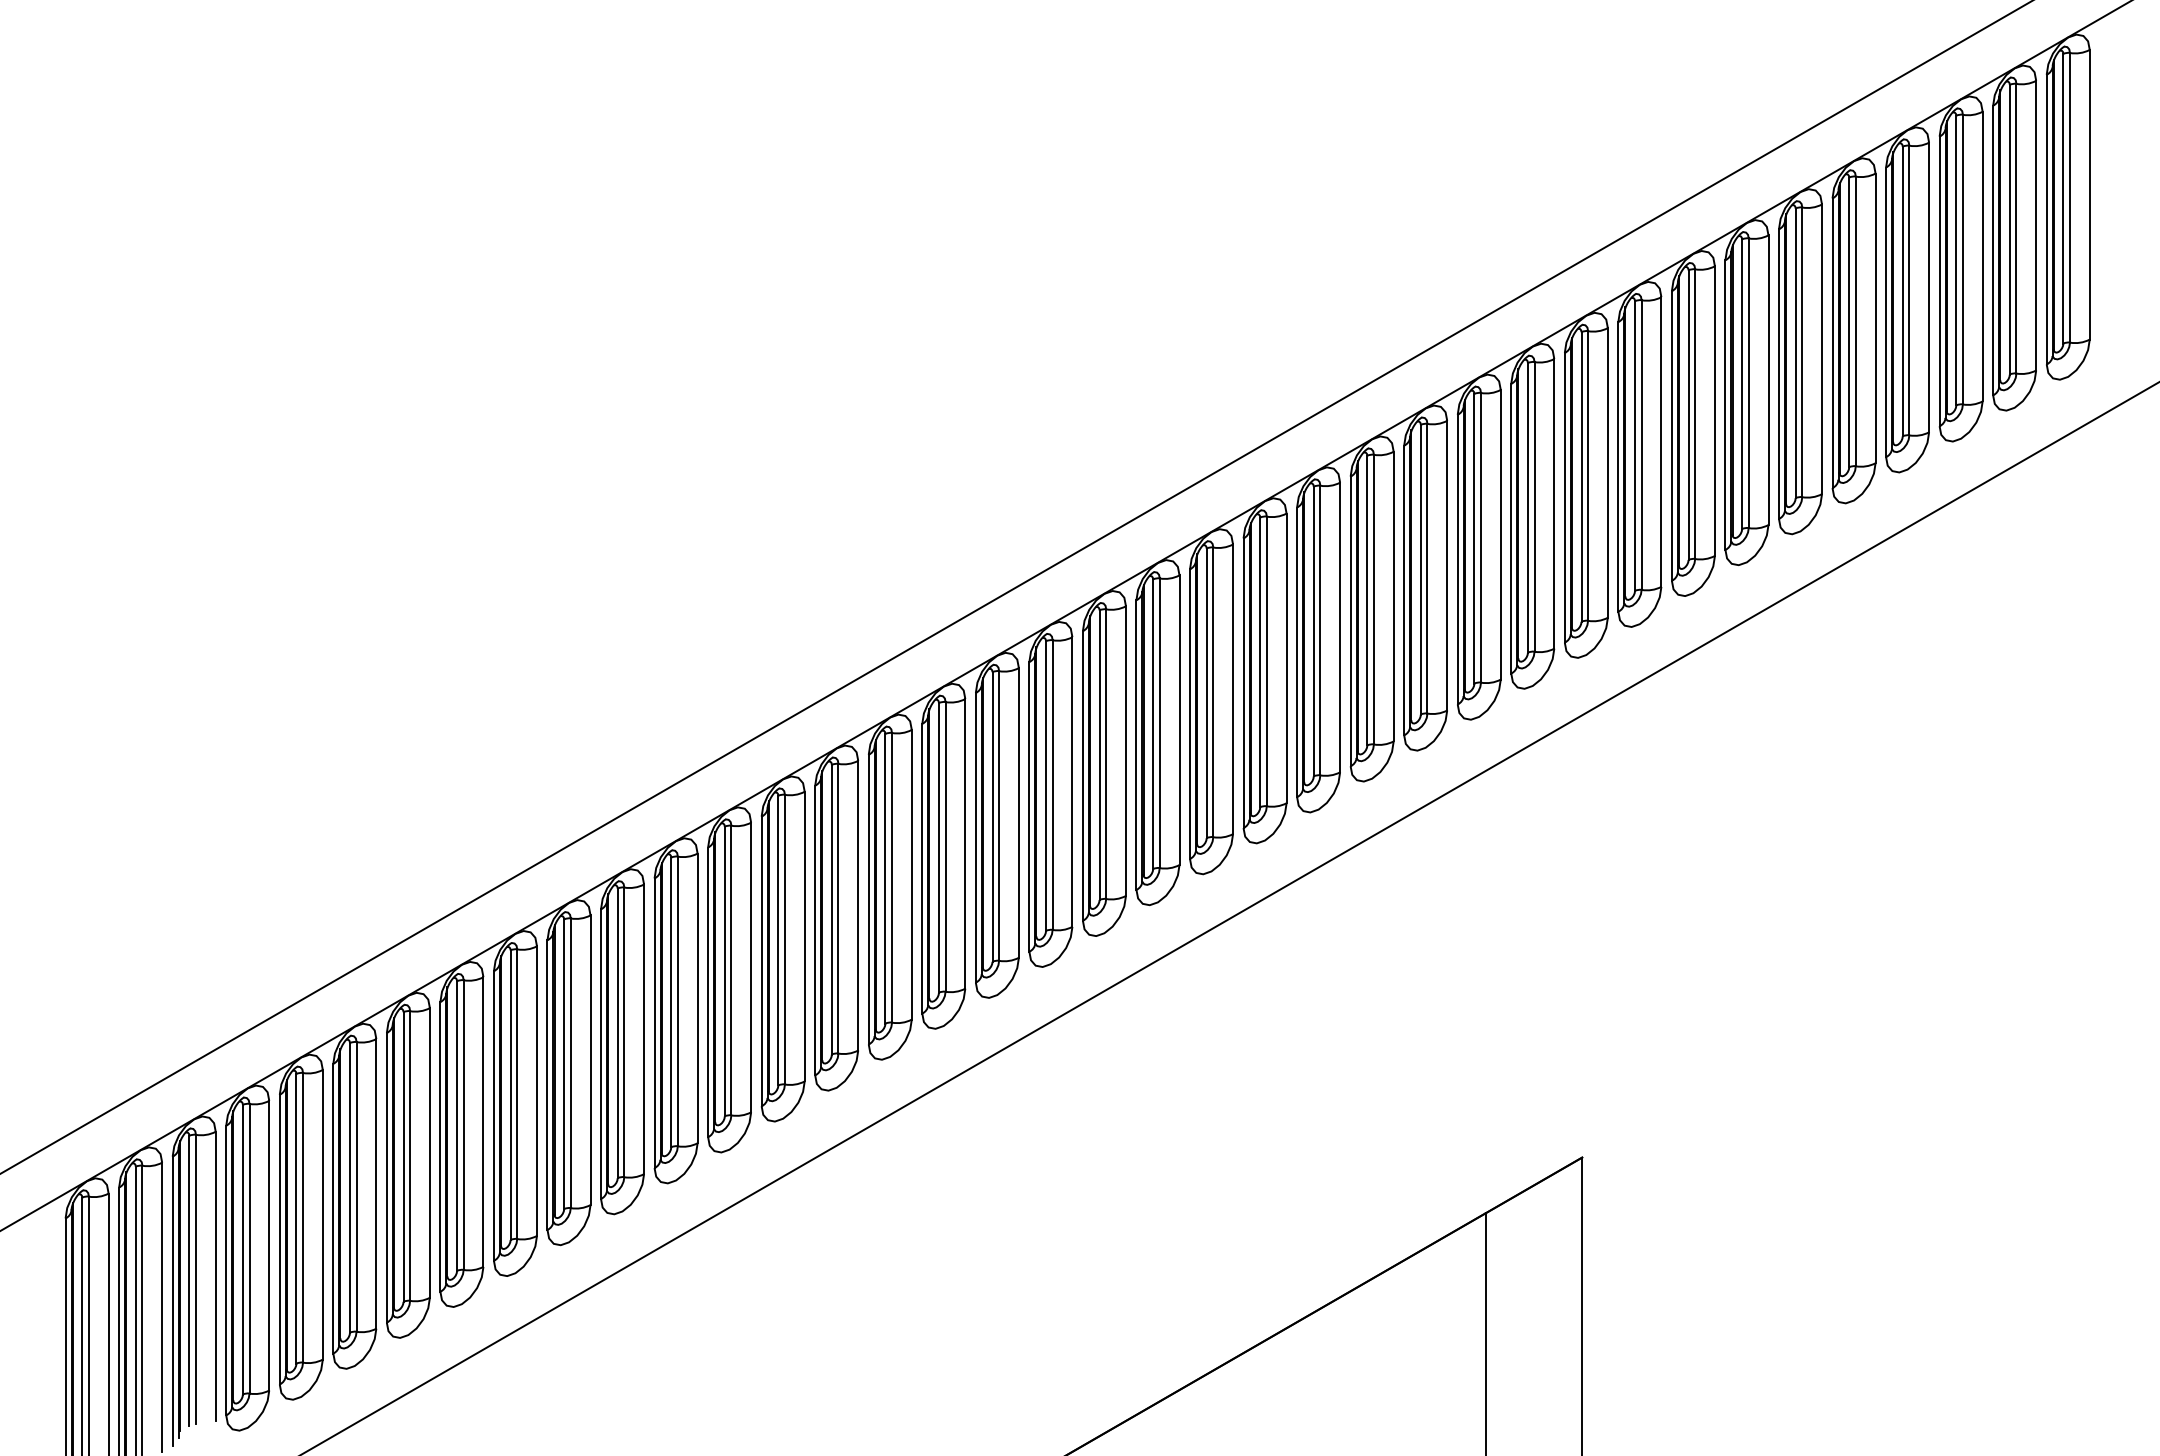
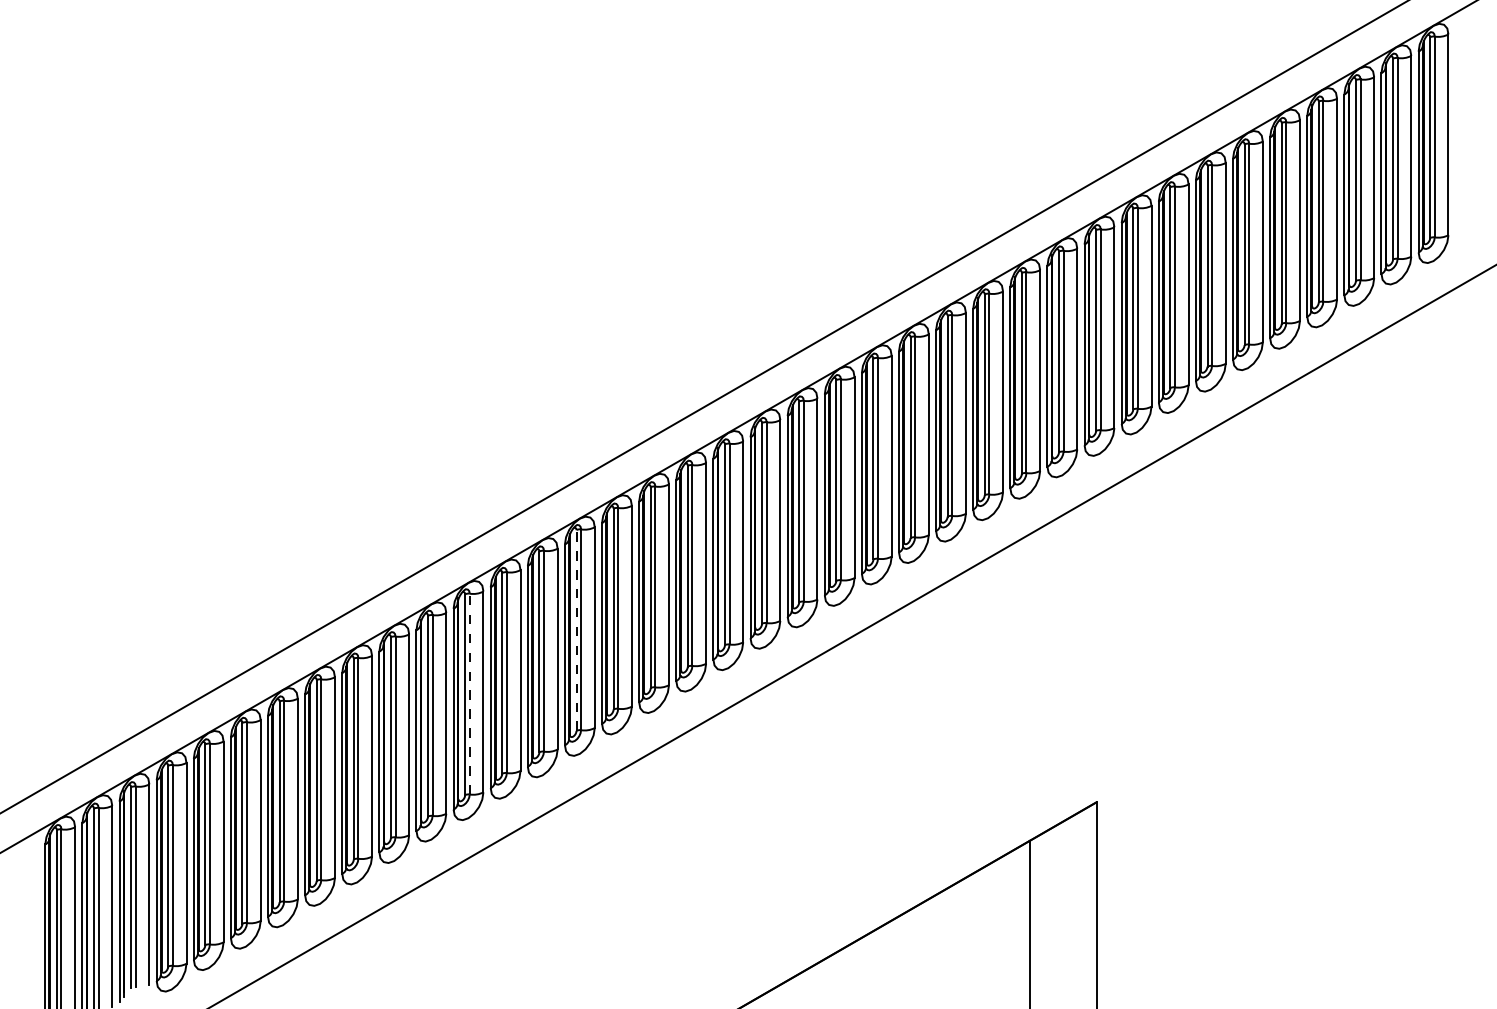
line: (831, 908) -> (576, 629), solid -> dashed
line: (677, 1000) -> (469, 693), solid -> dashed

